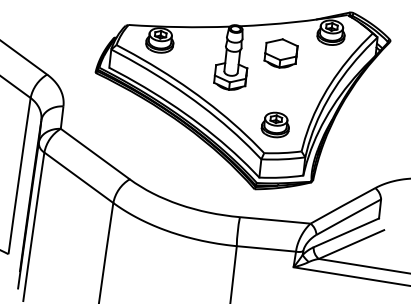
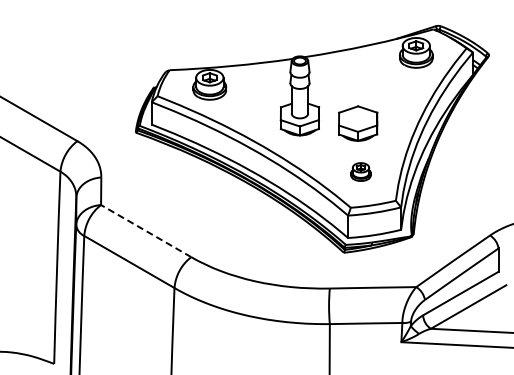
part: (281, 53) -> (358, 123), moved
part: (275, 124) -> (360, 171), size x0.6
line: (94, 153) -> (145, 230), solid -> dashed

